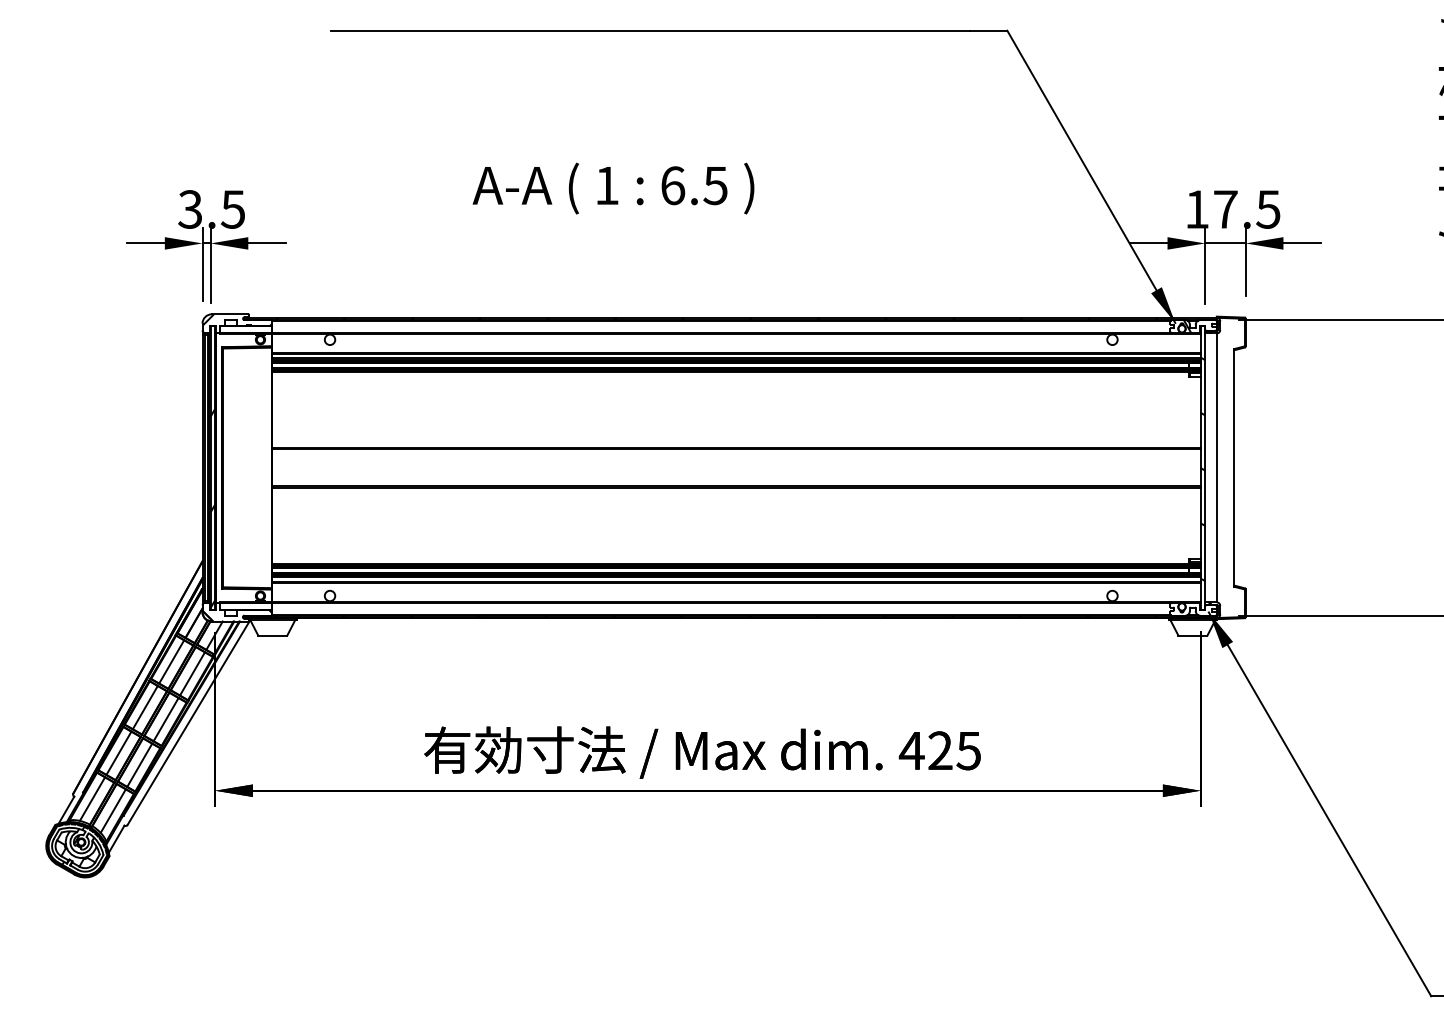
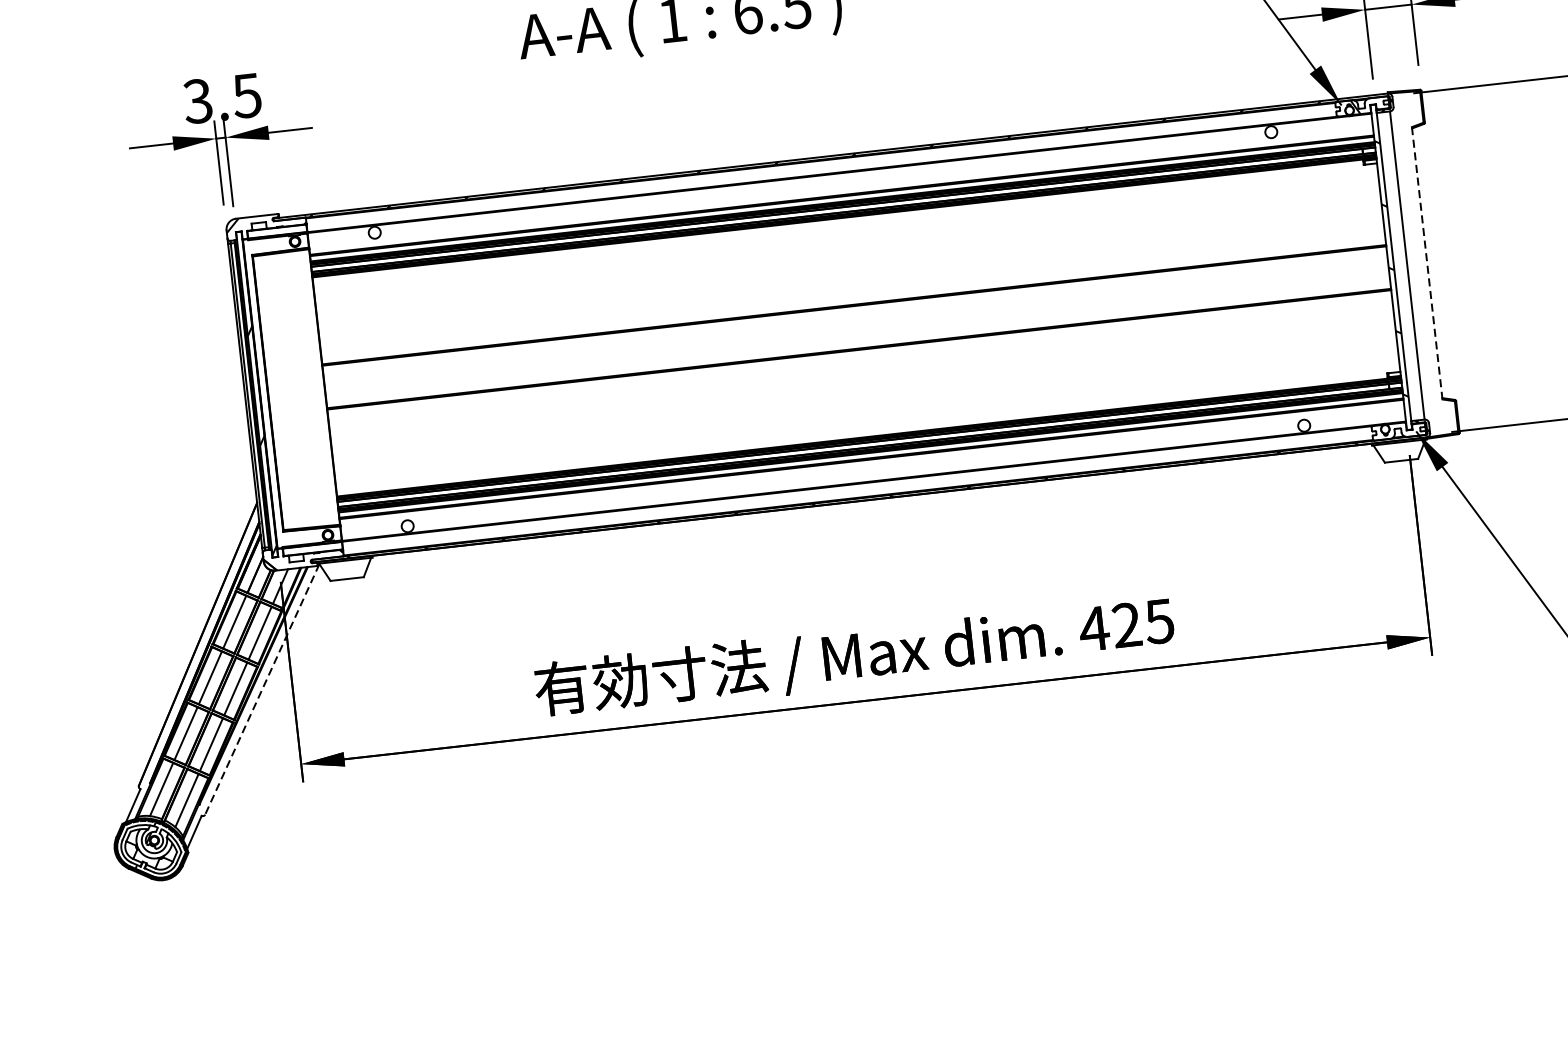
line: (1234, 467) -> (1427, 262), solid -> dashed
line: (188, 722) -> (261, 689), solid -> dashed

